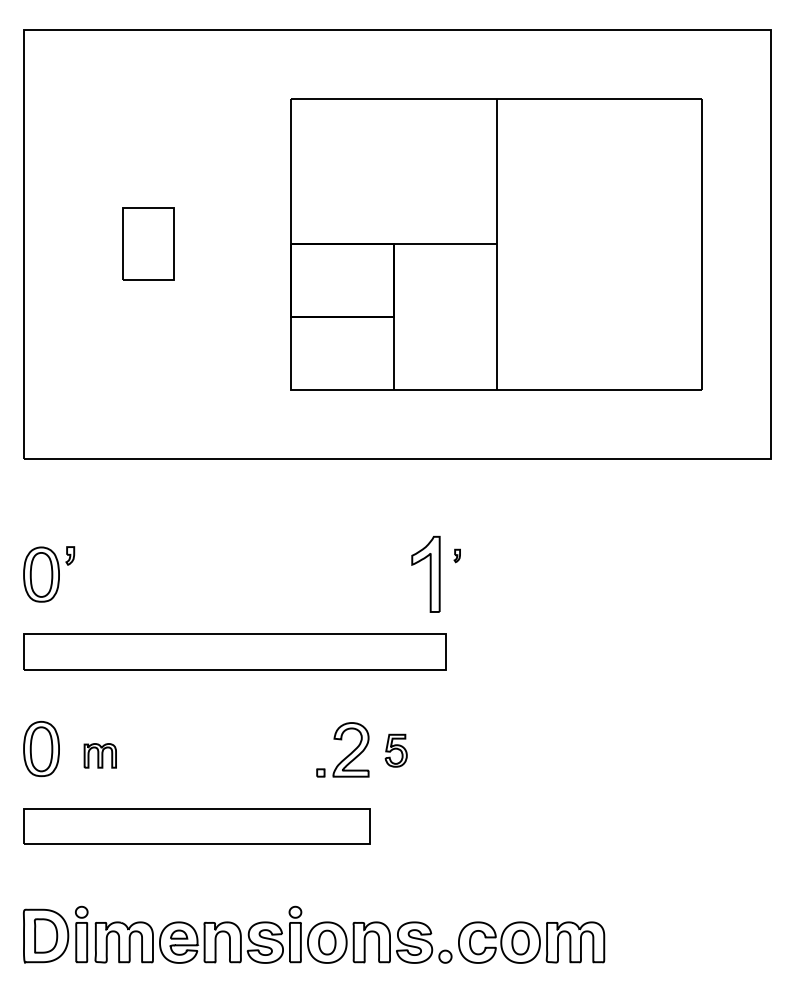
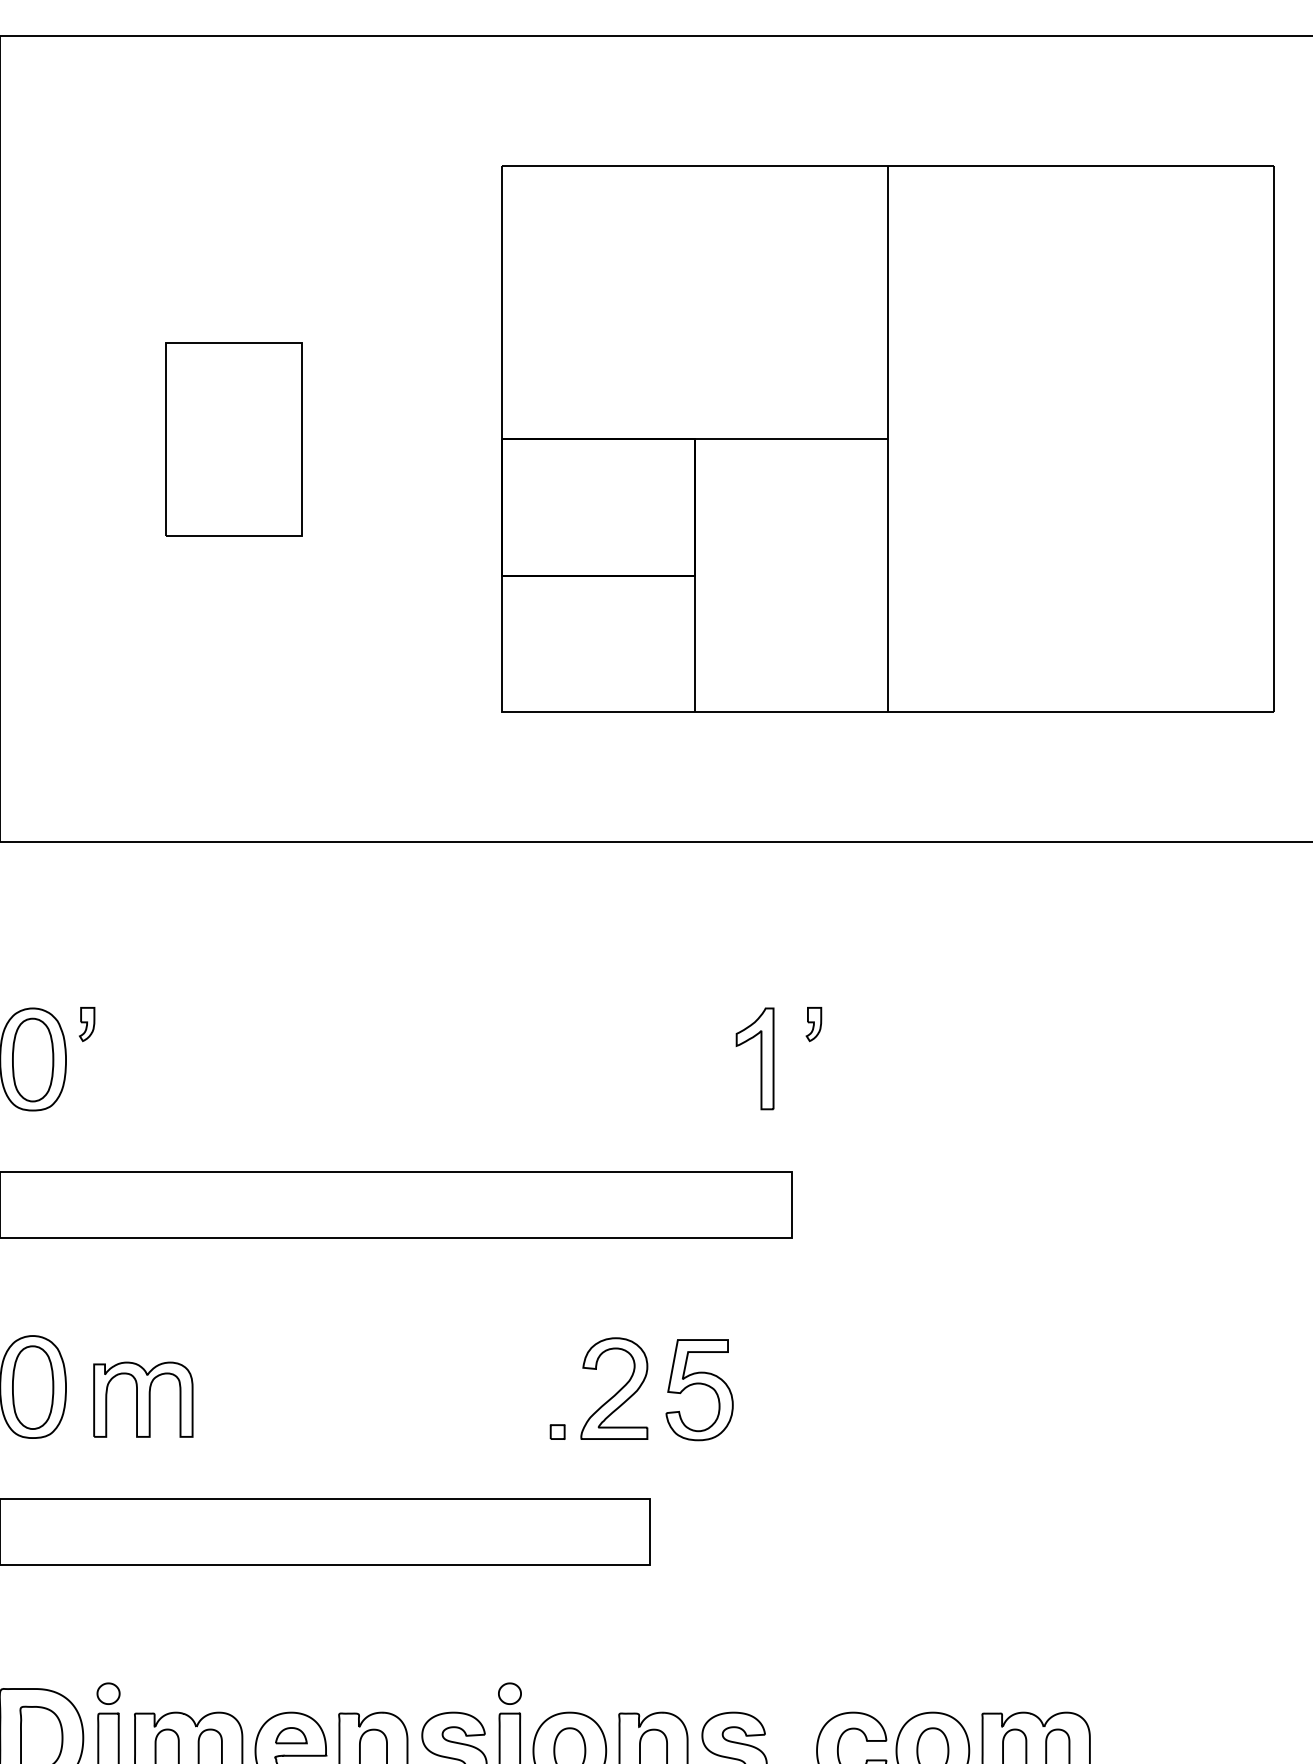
part: (148, 244) -> (233, 439), size x1.43
part: (457, 555) -> (814, 1023), size x1.43
part: (425, 573) -> (754, 1057), size x0.71
part: (395, 750) -> (697, 1389), size x1.67
part: (100, 755) -> (143, 1399), size x1.67

